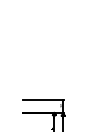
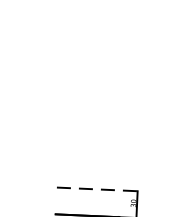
line: (43, 99) -> (98, 189), solid -> dashed

